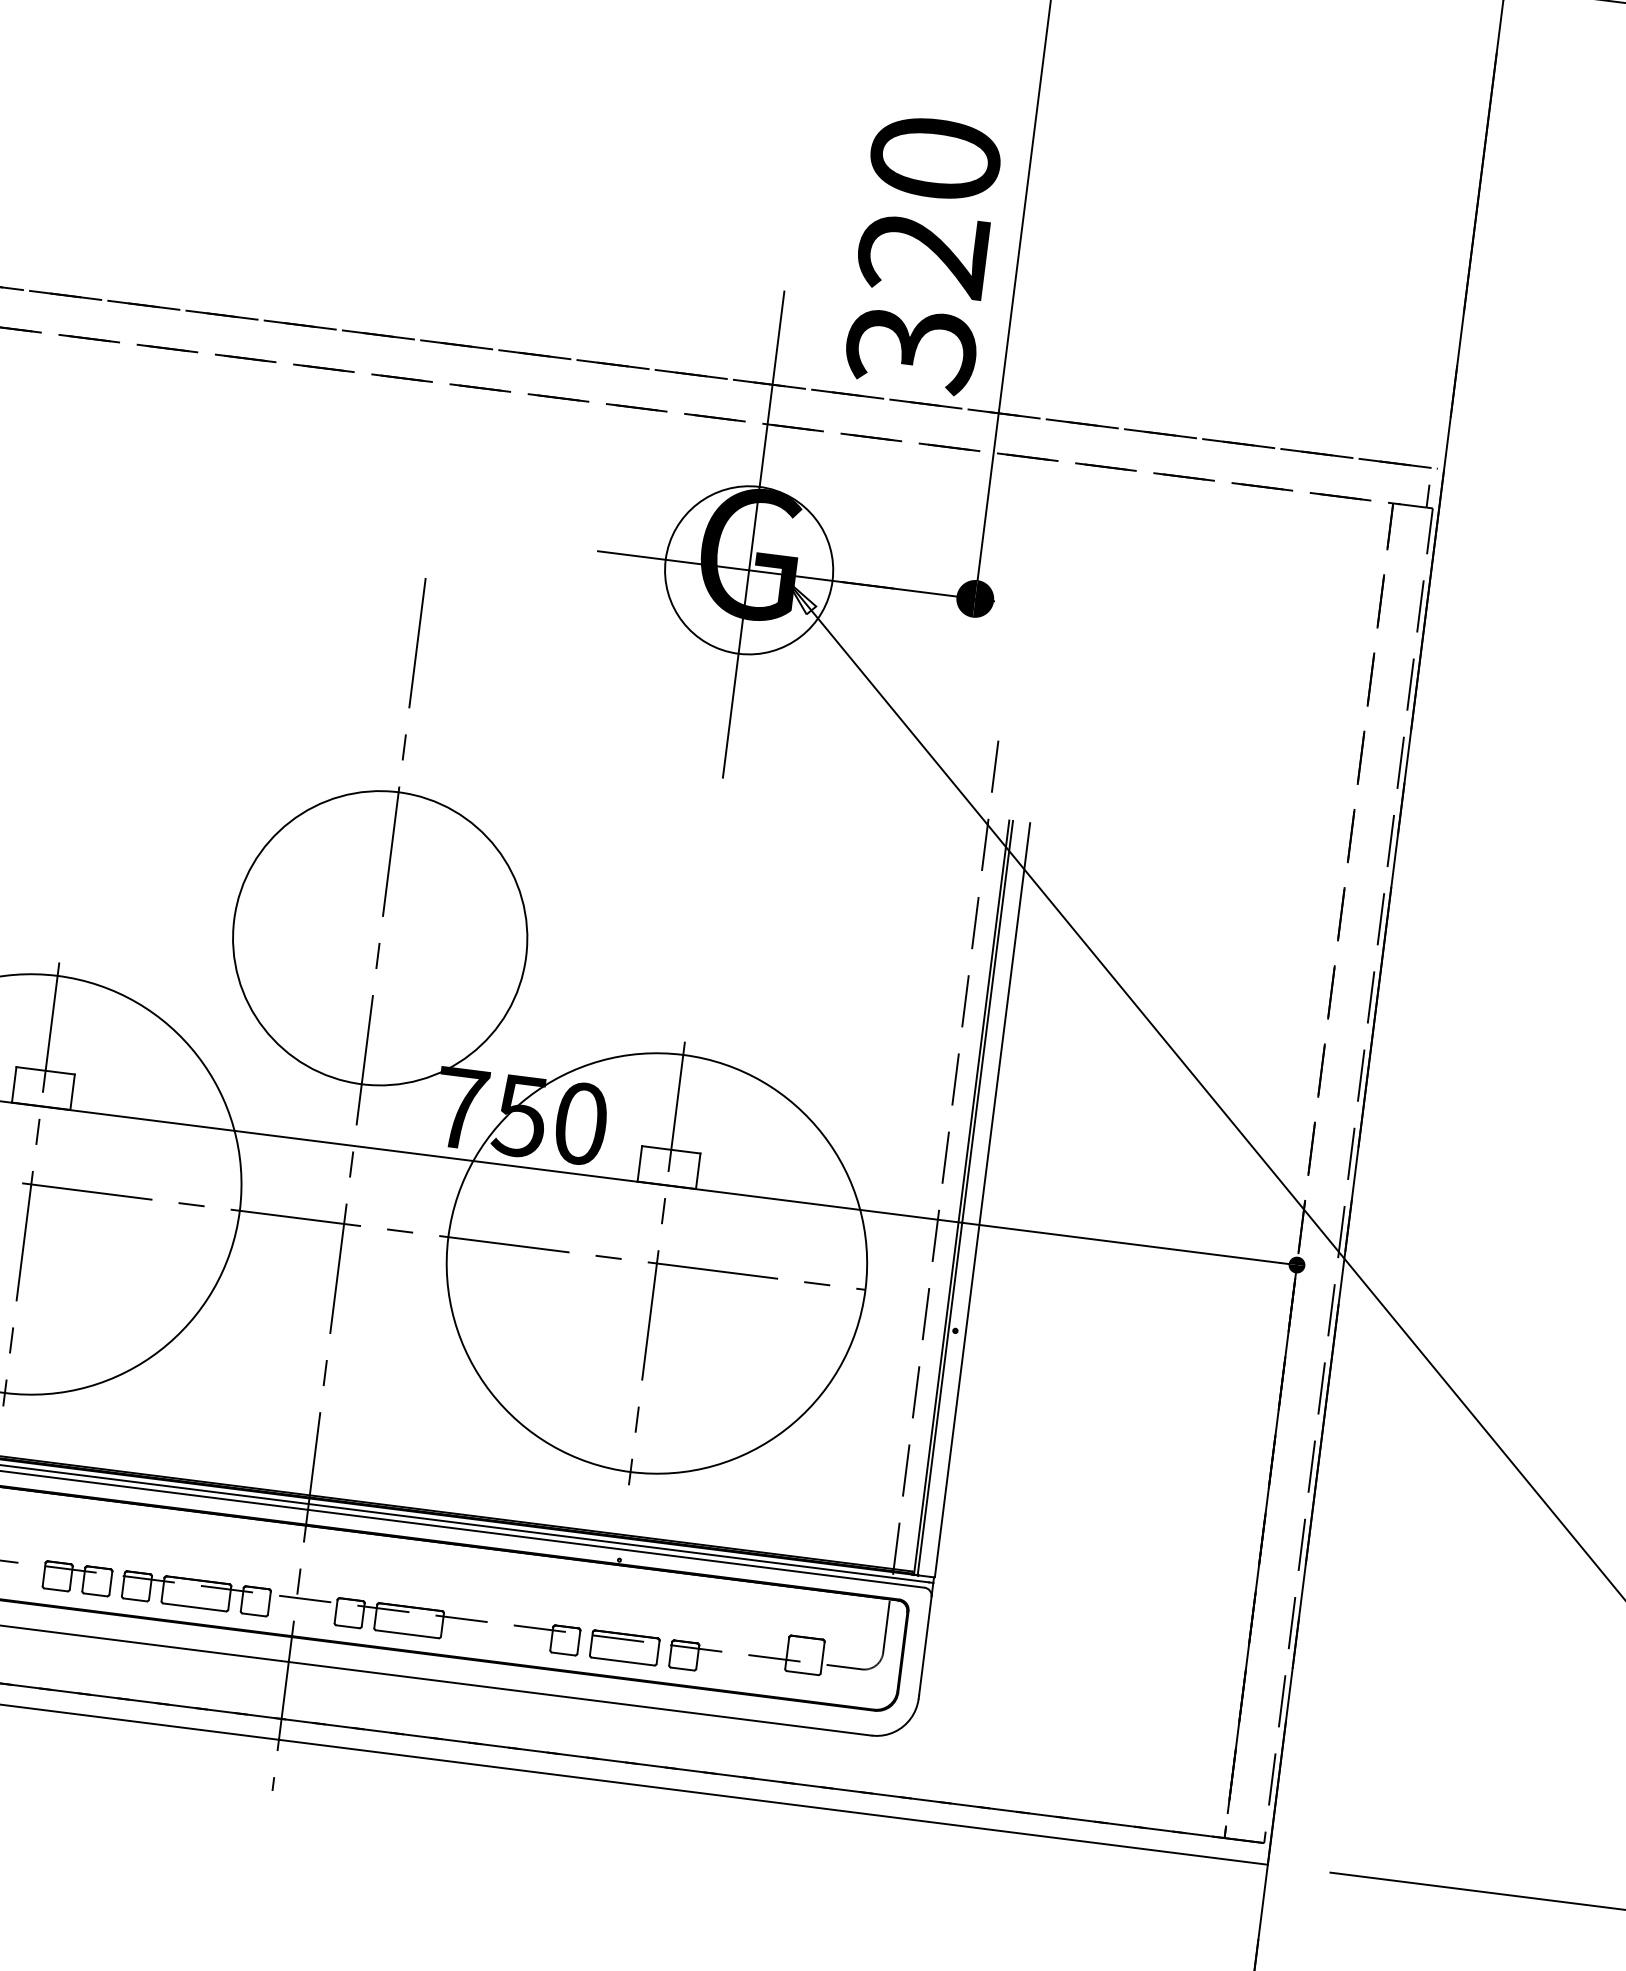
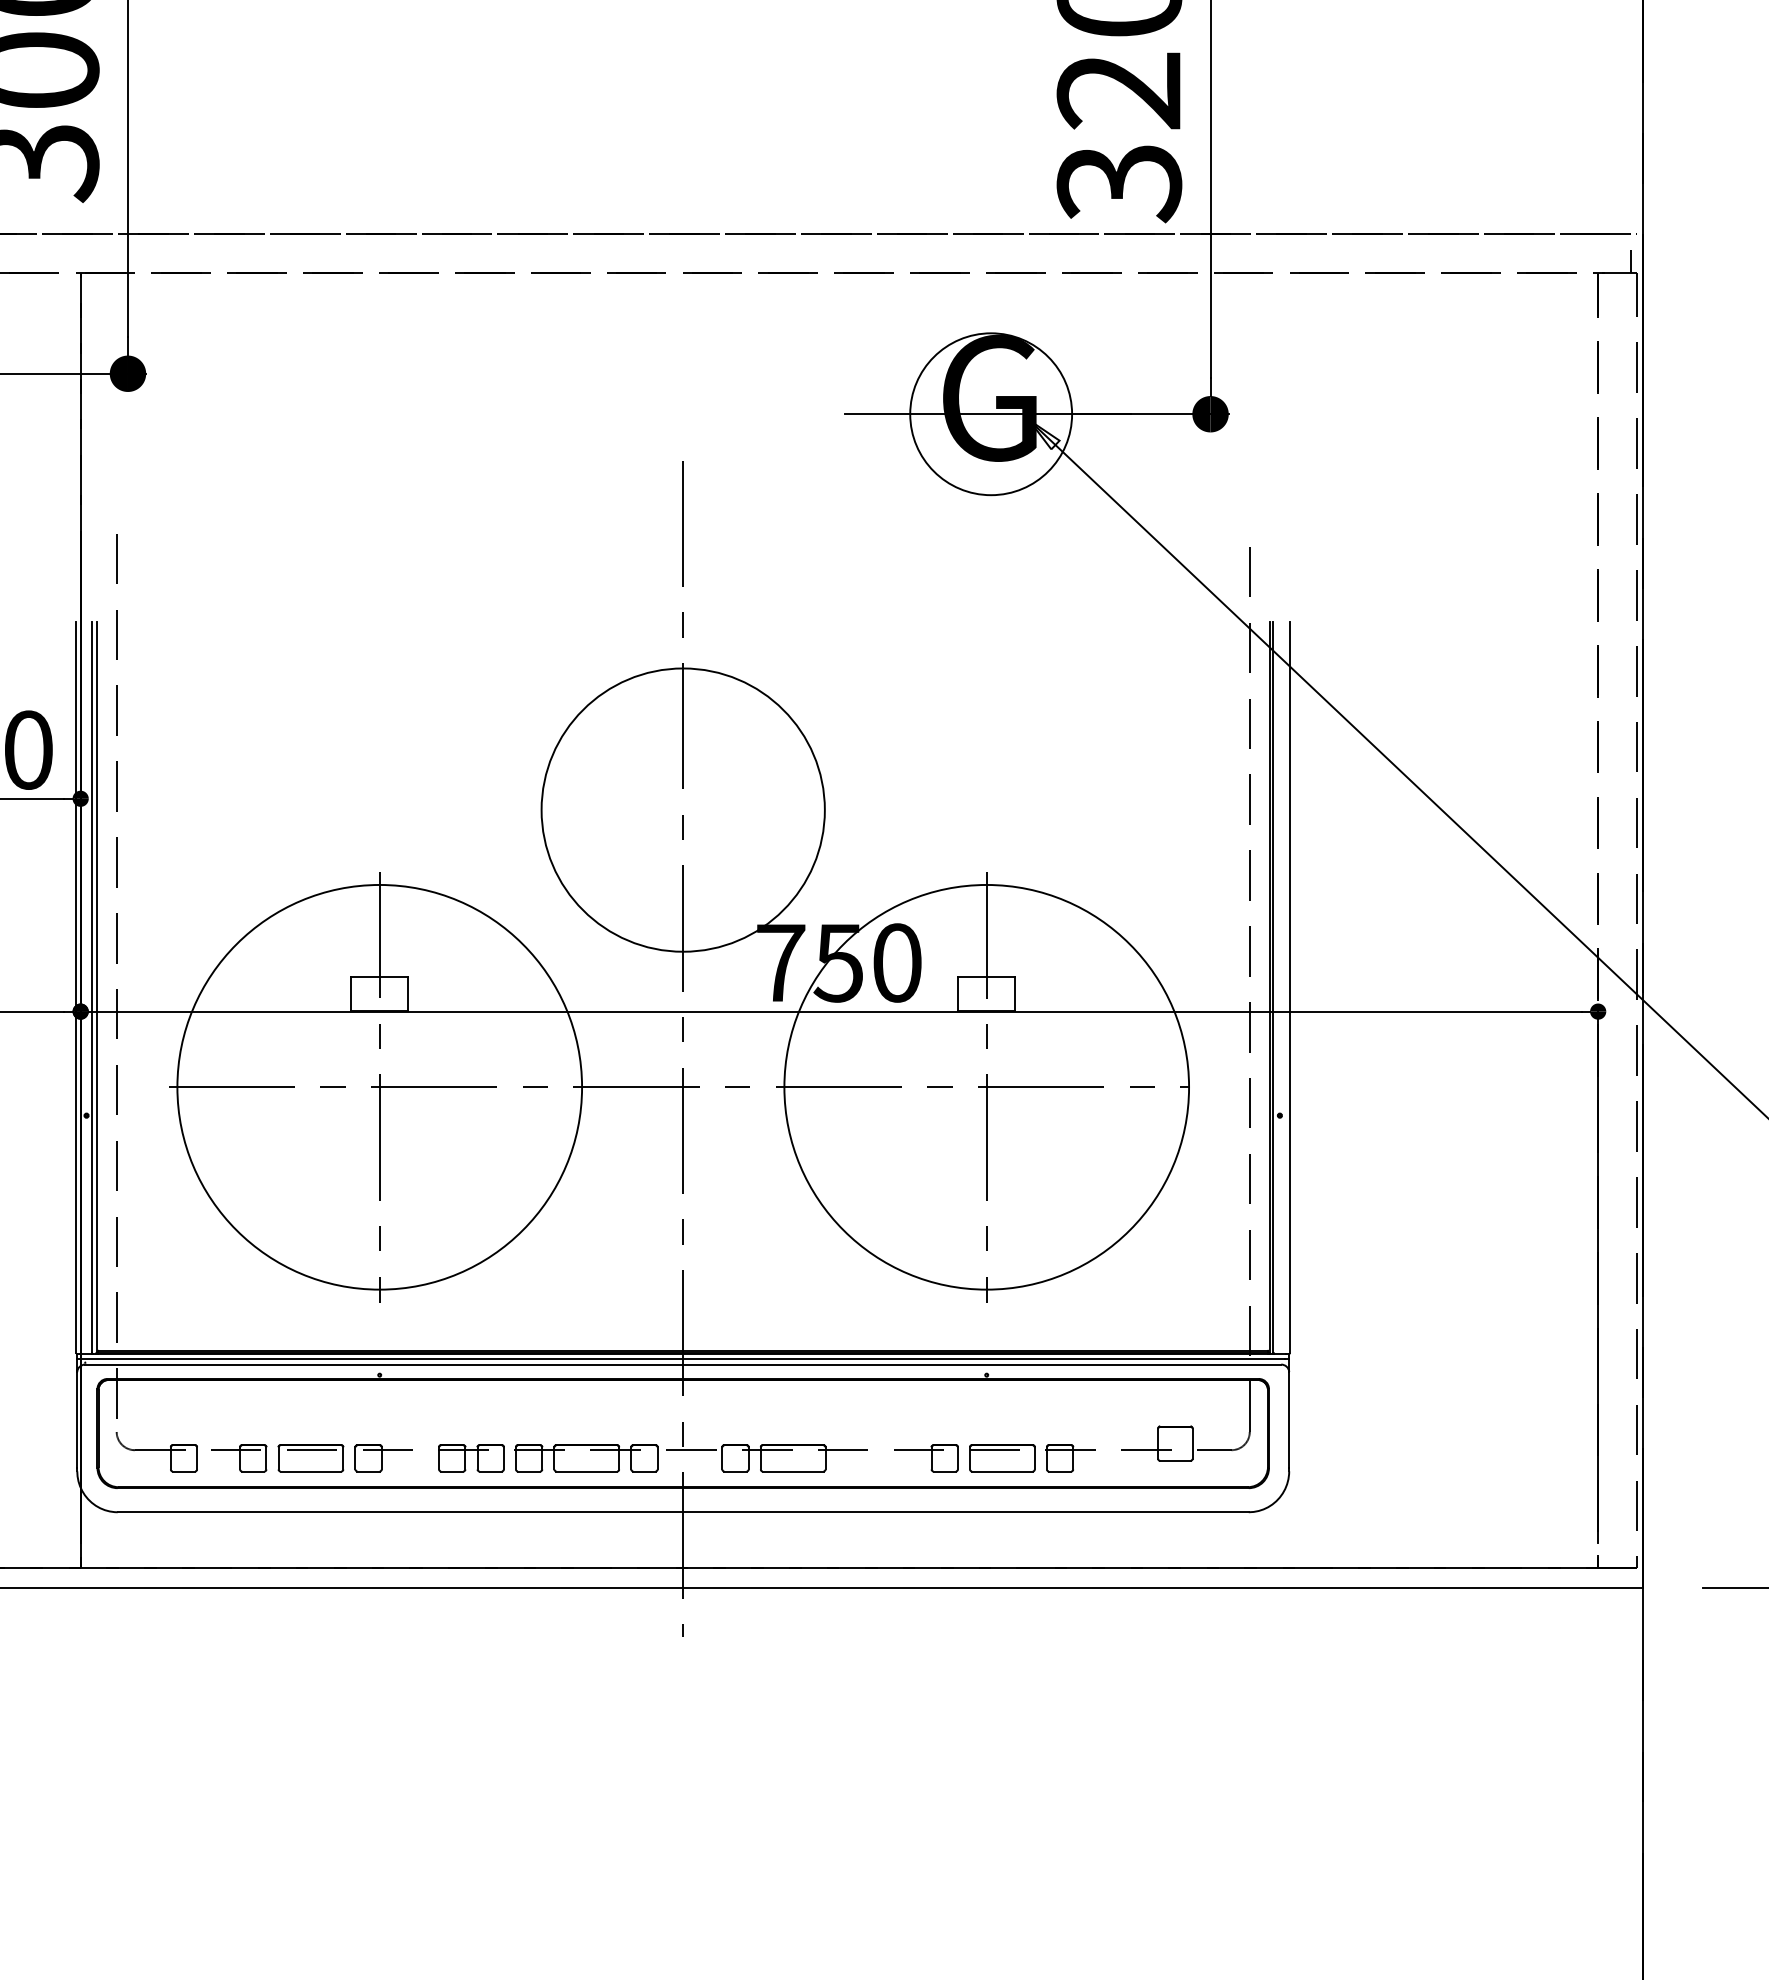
line: (754, 534) -> (991, 379), removed

